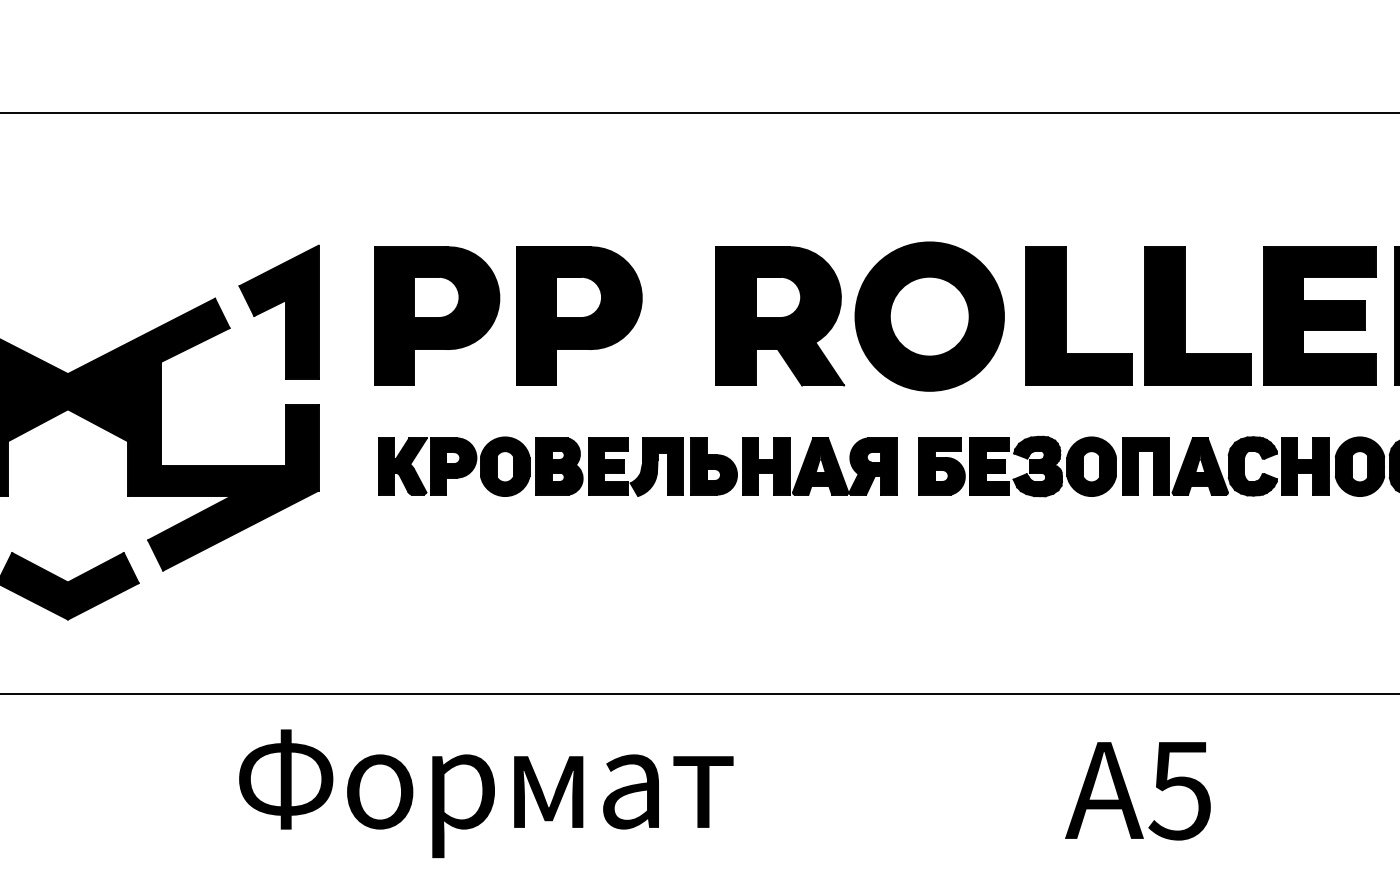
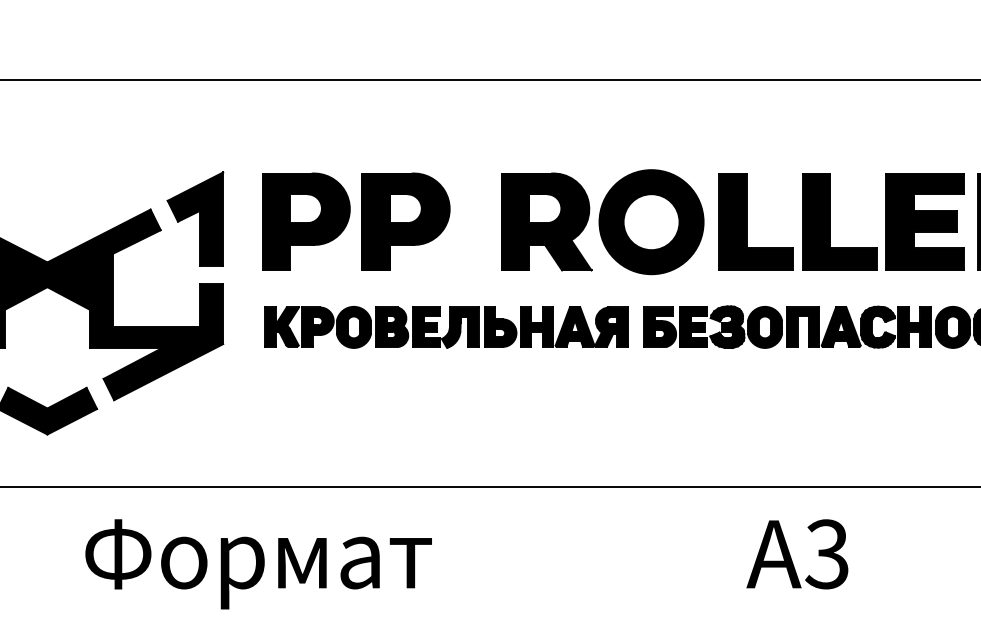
text: (1179, 790) -> (826, 554), A5 -> A3
text: (486, 793) -> (258, 564), moved

